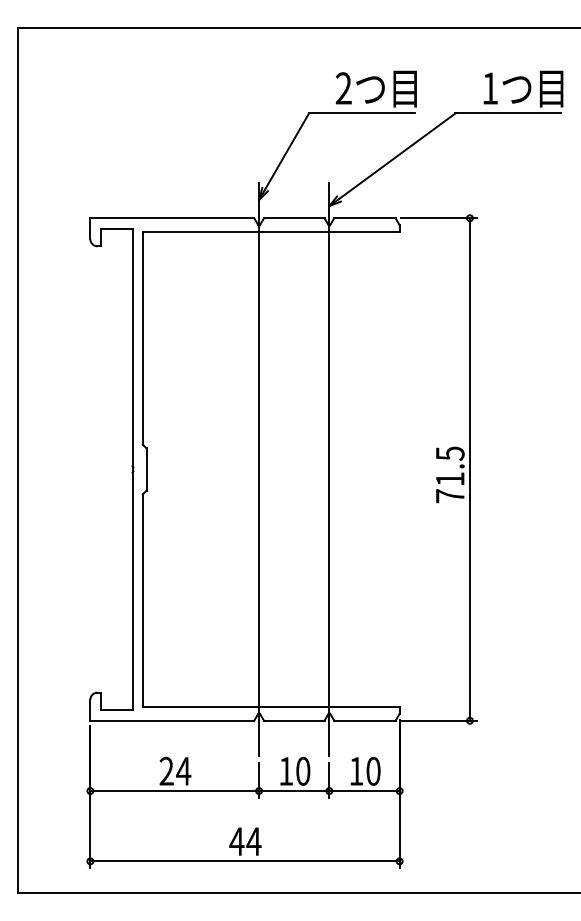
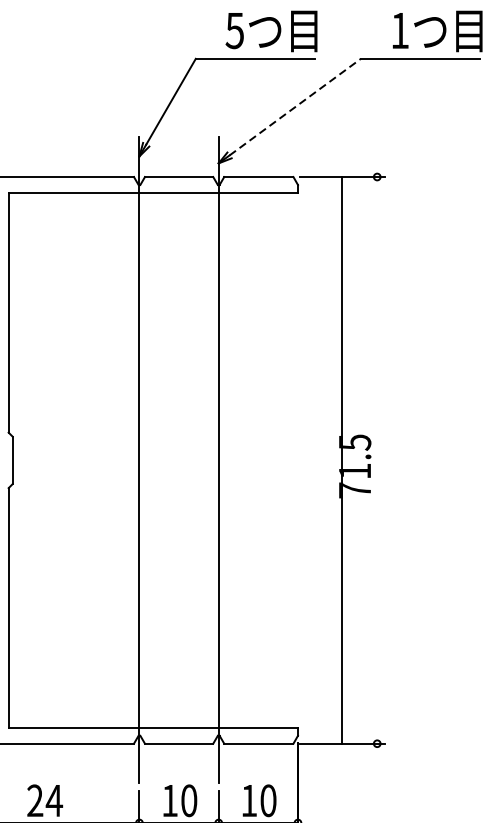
text: (343, 88) -> (234, 30), 2 -> 5
line: (397, 155) -> (295, 106), solid -> dashed
line: (469, 469) -> (341, 460), moved

